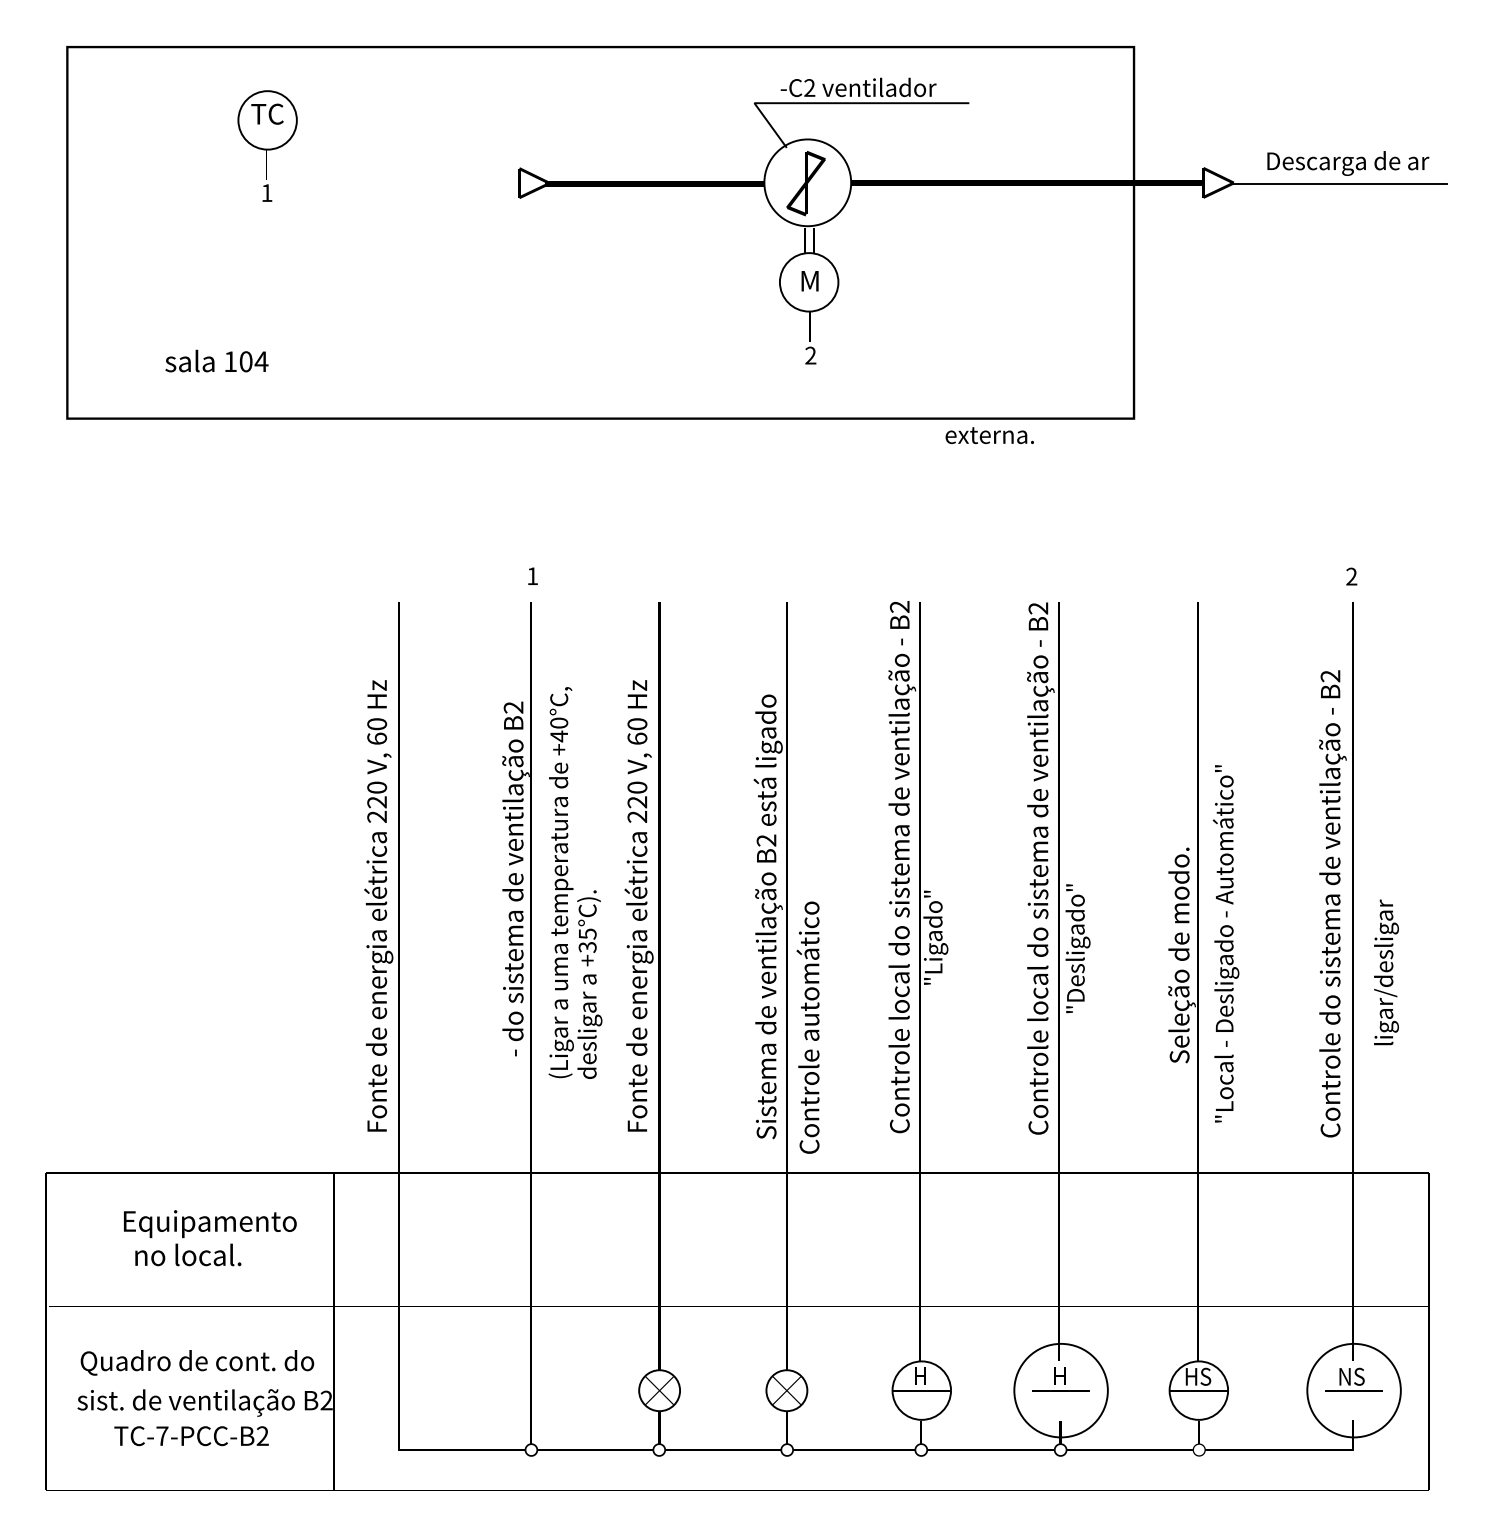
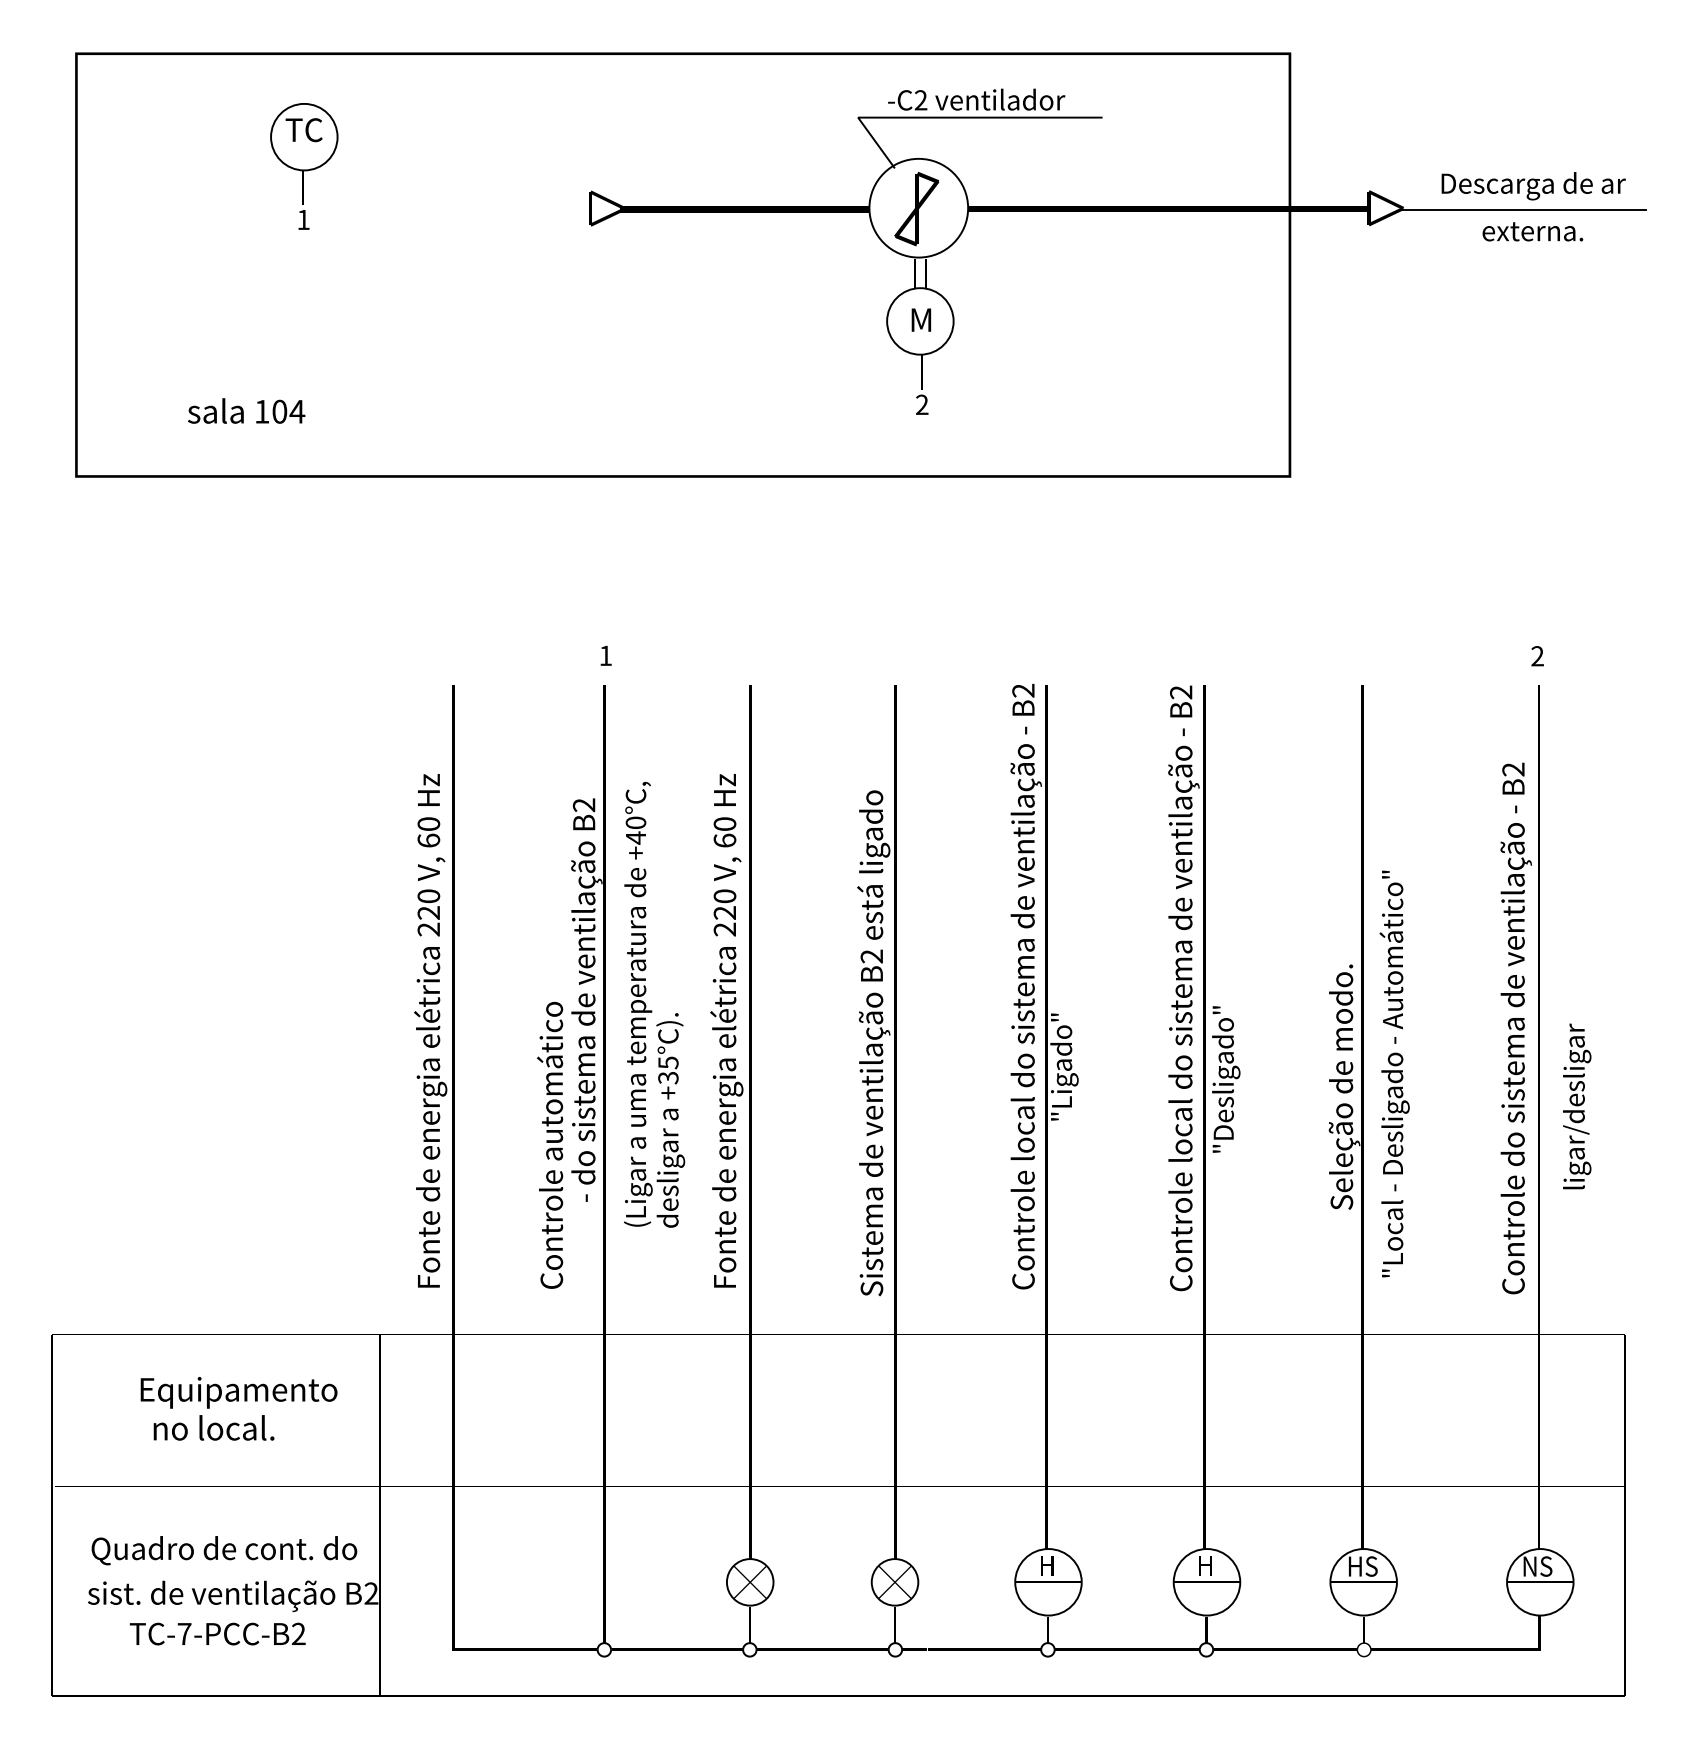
text: (989, 435) -> (1532, 231), moved
text: (808, 1026) -> (550, 1144), moved
circle: (1060, 1390) -> (1206, 1582), size x0.62
circle: (1354, 1390) -> (1540, 1582), size x0.62

